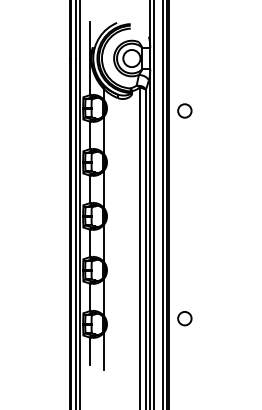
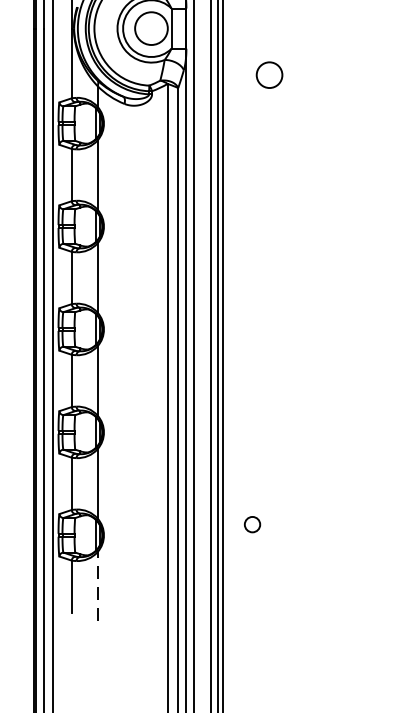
circle: (184, 110) -> (268, 74), moved
circle: (184, 318) -> (251, 524), size x0.6
line: (103, 350) -> (97, 585), solid -> dashed

